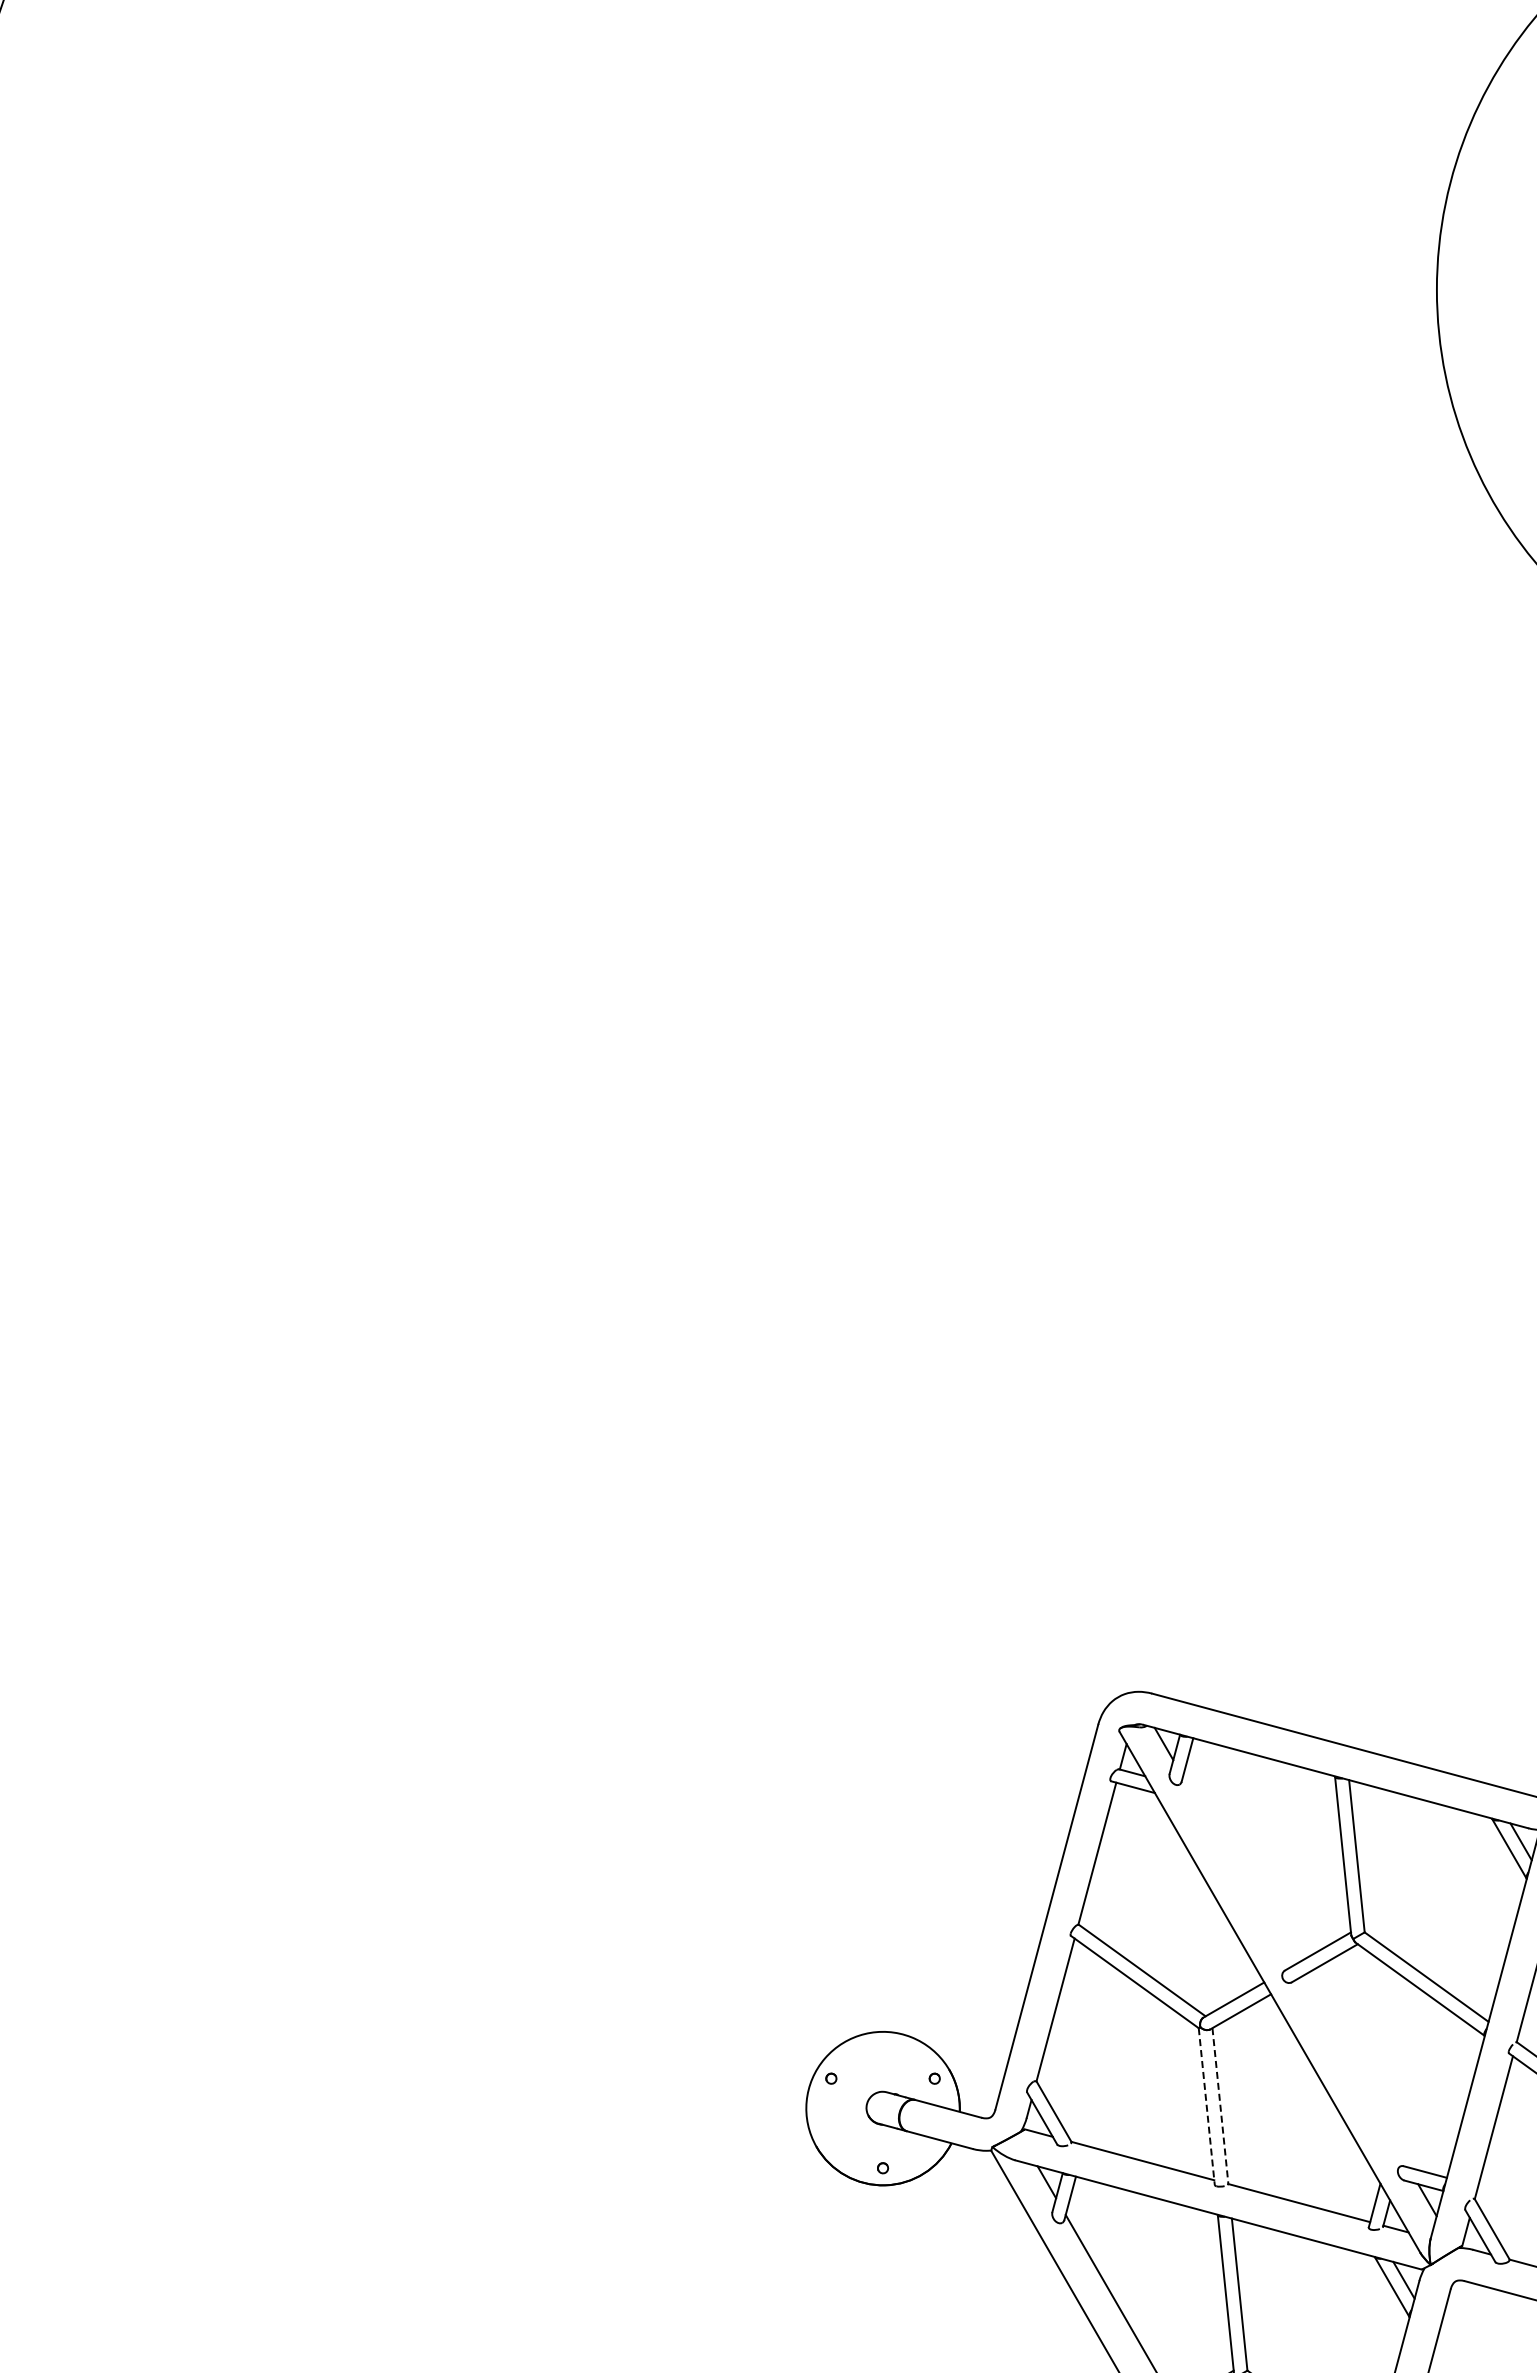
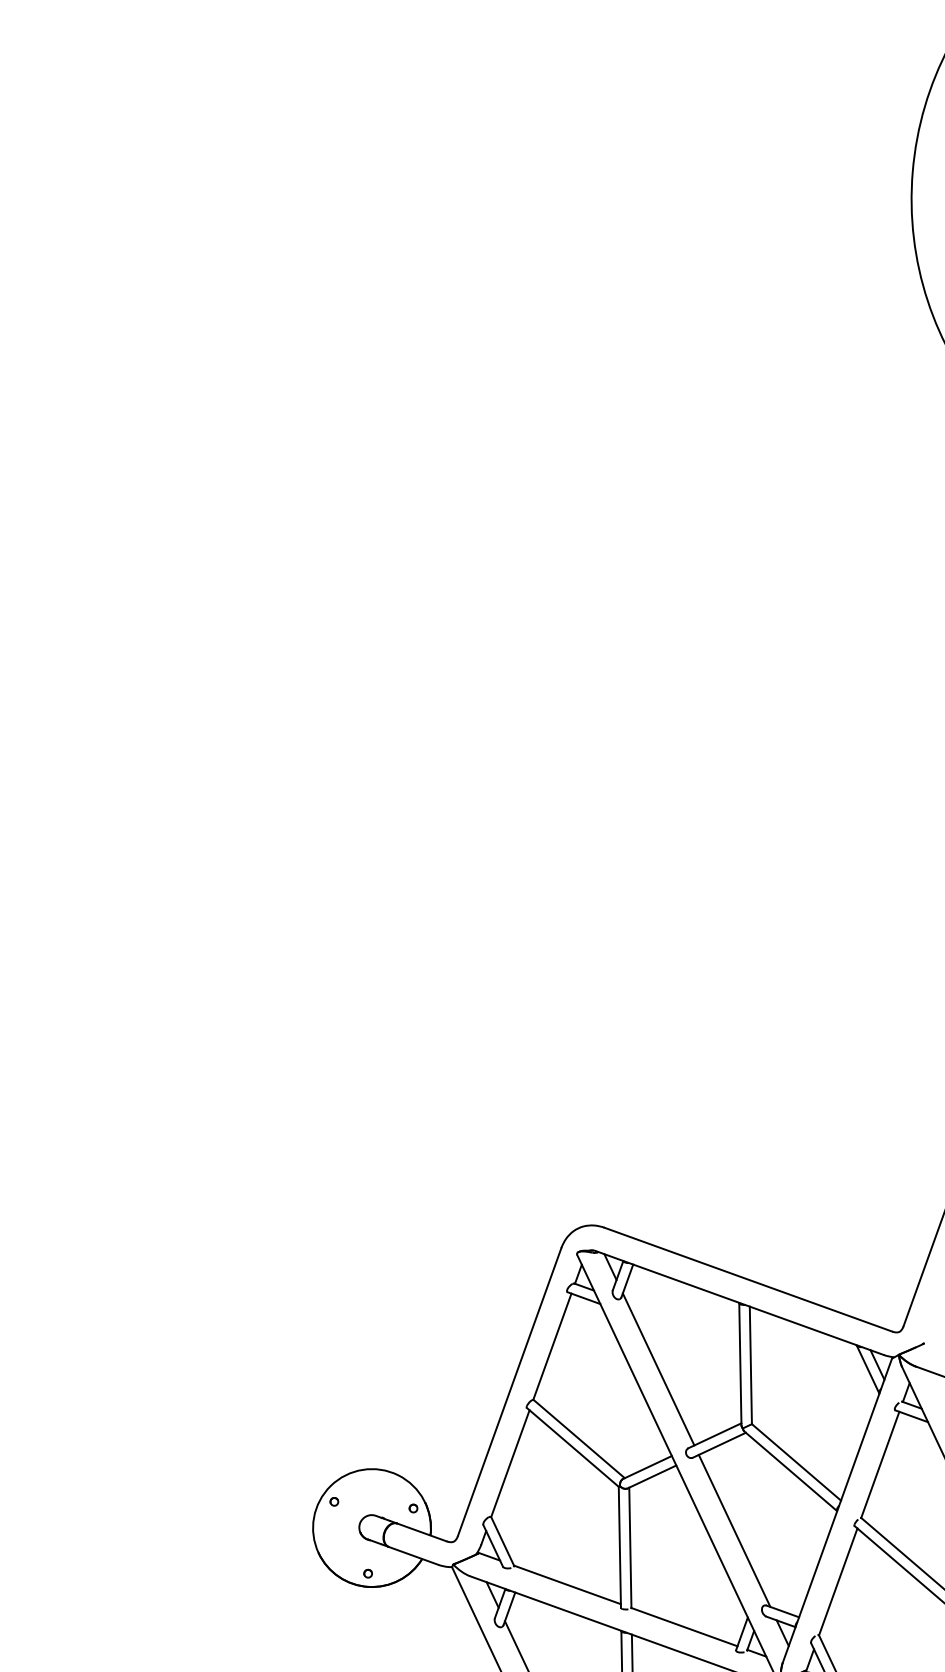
line: (1237, 1871) -> (658, 1369), added
line: (1353, 2072) -> (734, 1530), added
line: (1206, 2106) -> (619, 1547), dashed -> solid
line: (1220, 2106) -> (630, 1548), dashed -> solid

